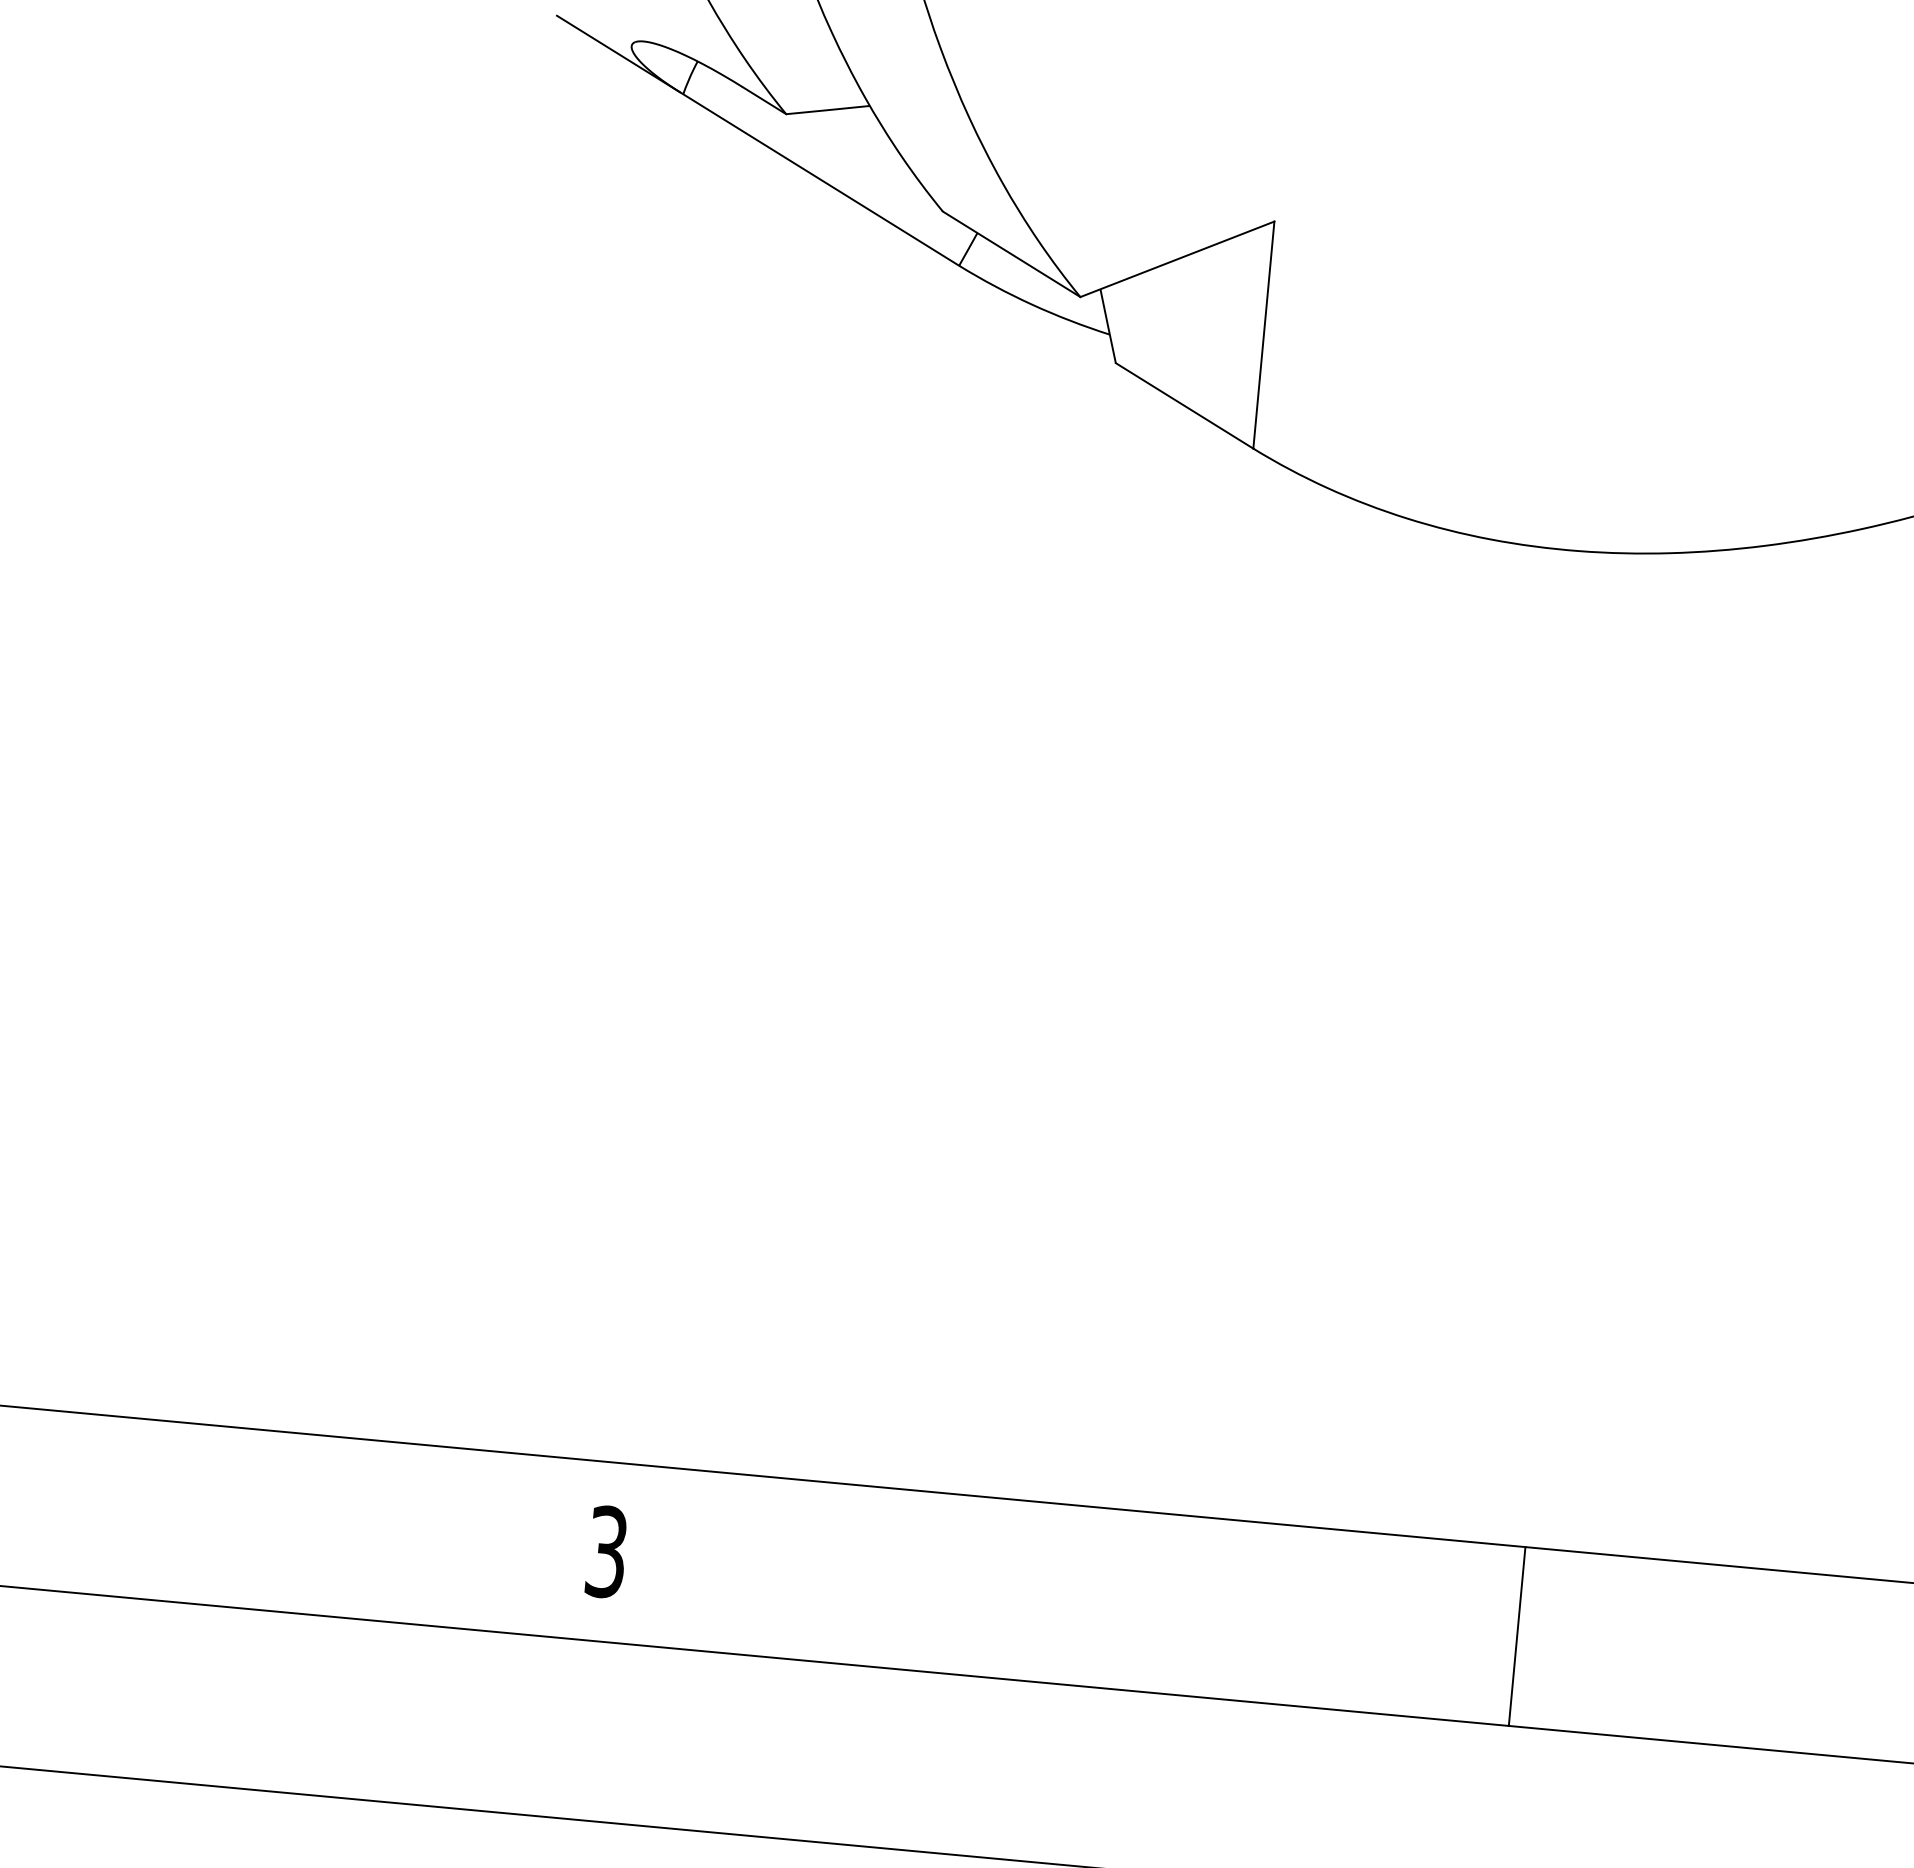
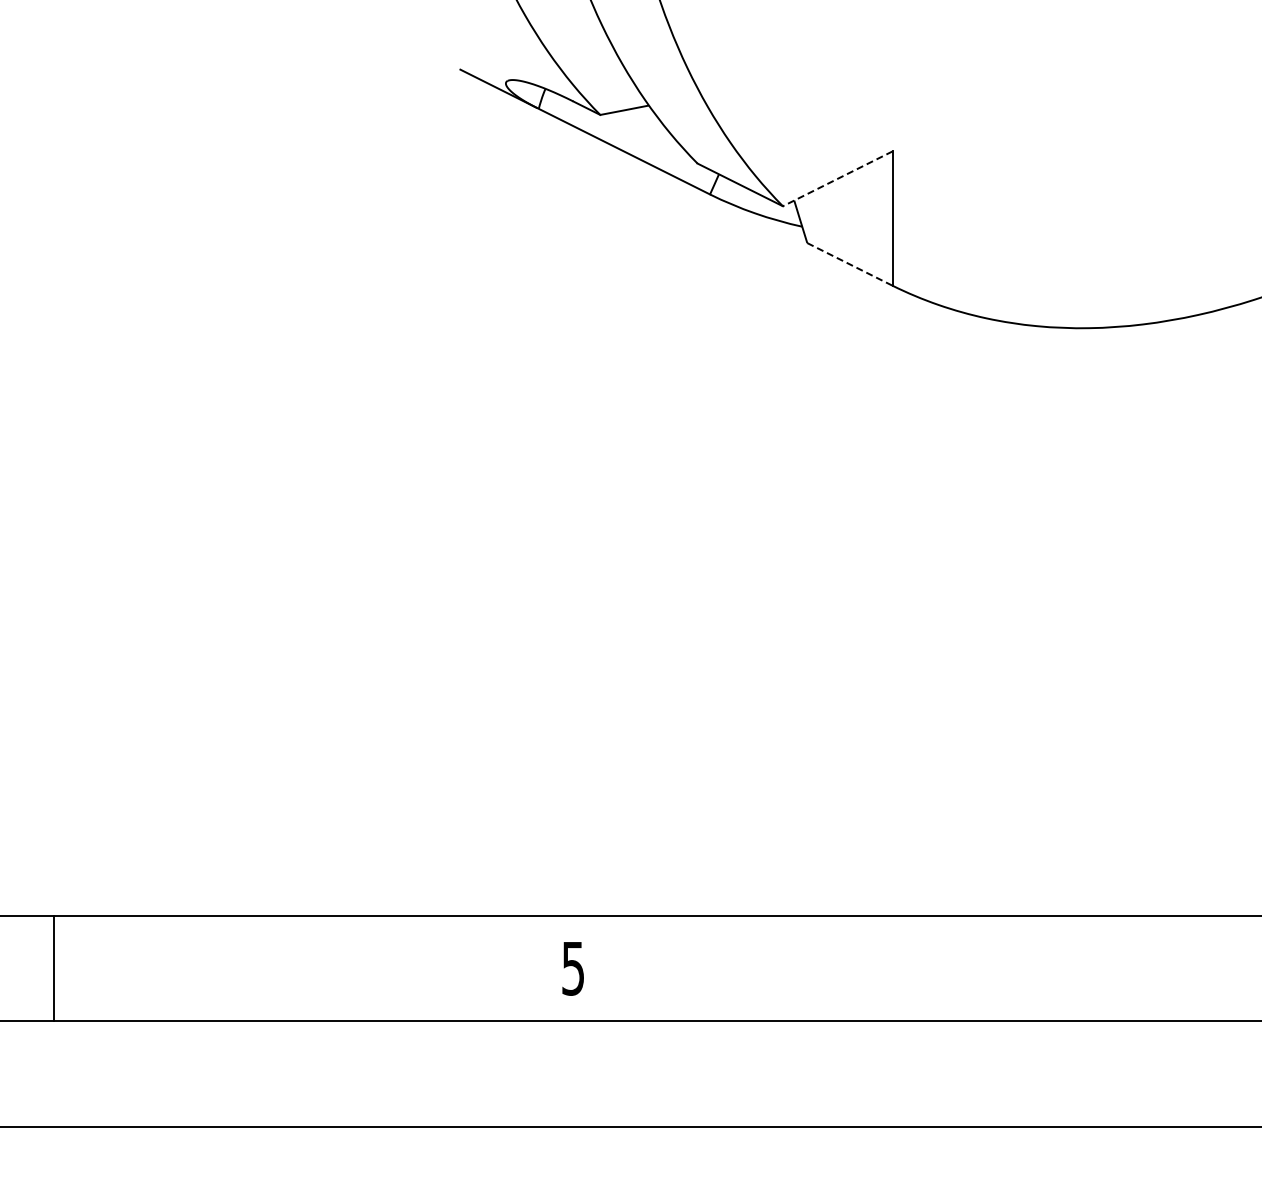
line: (1176, 260) -> (837, 179), solid -> dashed
line: (1183, 405) -> (849, 264), solid -> dashed
text: (607, 1552) -> (573, 968), 3 -> 5
line: (1517, 1636) -> (1112, 968), removed

